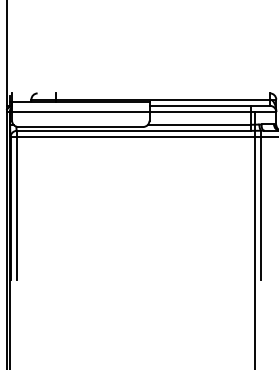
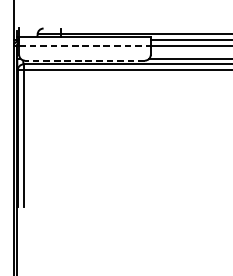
line: (80, 112) -> (84, 46), solid -> dashed
line: (80, 126) -> (84, 60), solid -> dashed

